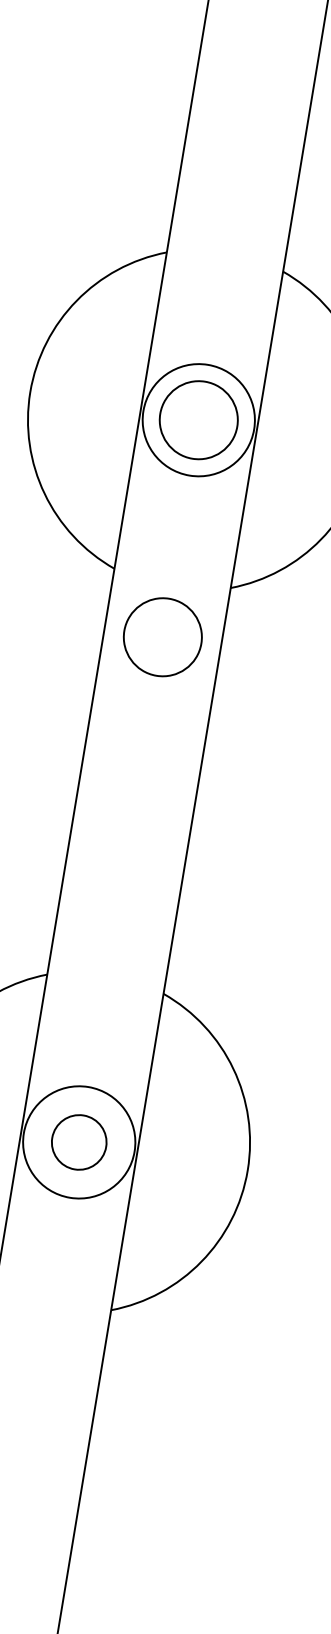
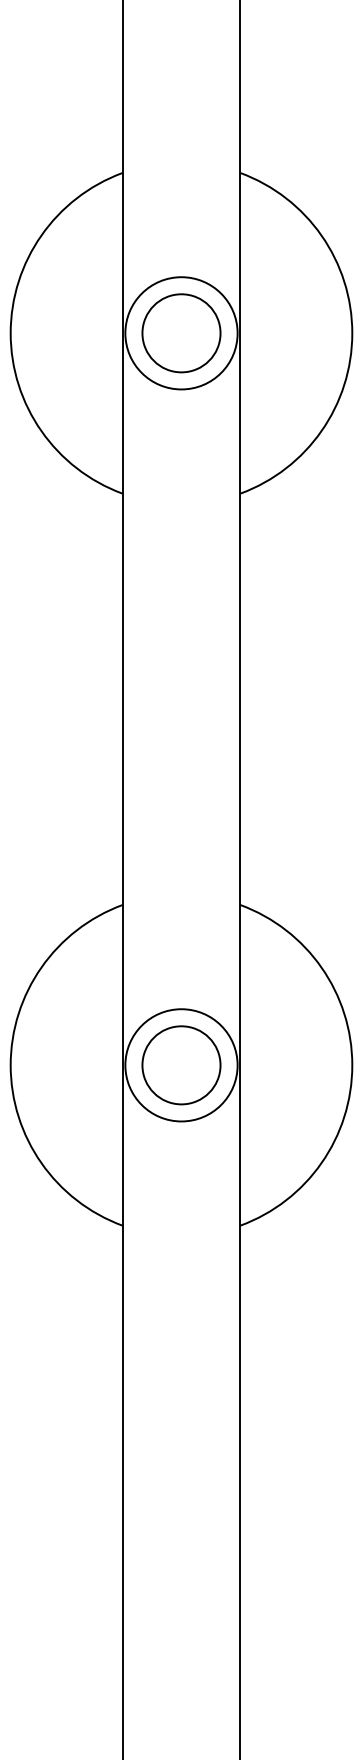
circle: (162, 637) -> (181, 553), removed
circle: (79, 1142) -> (181, 1065), size x1.43

